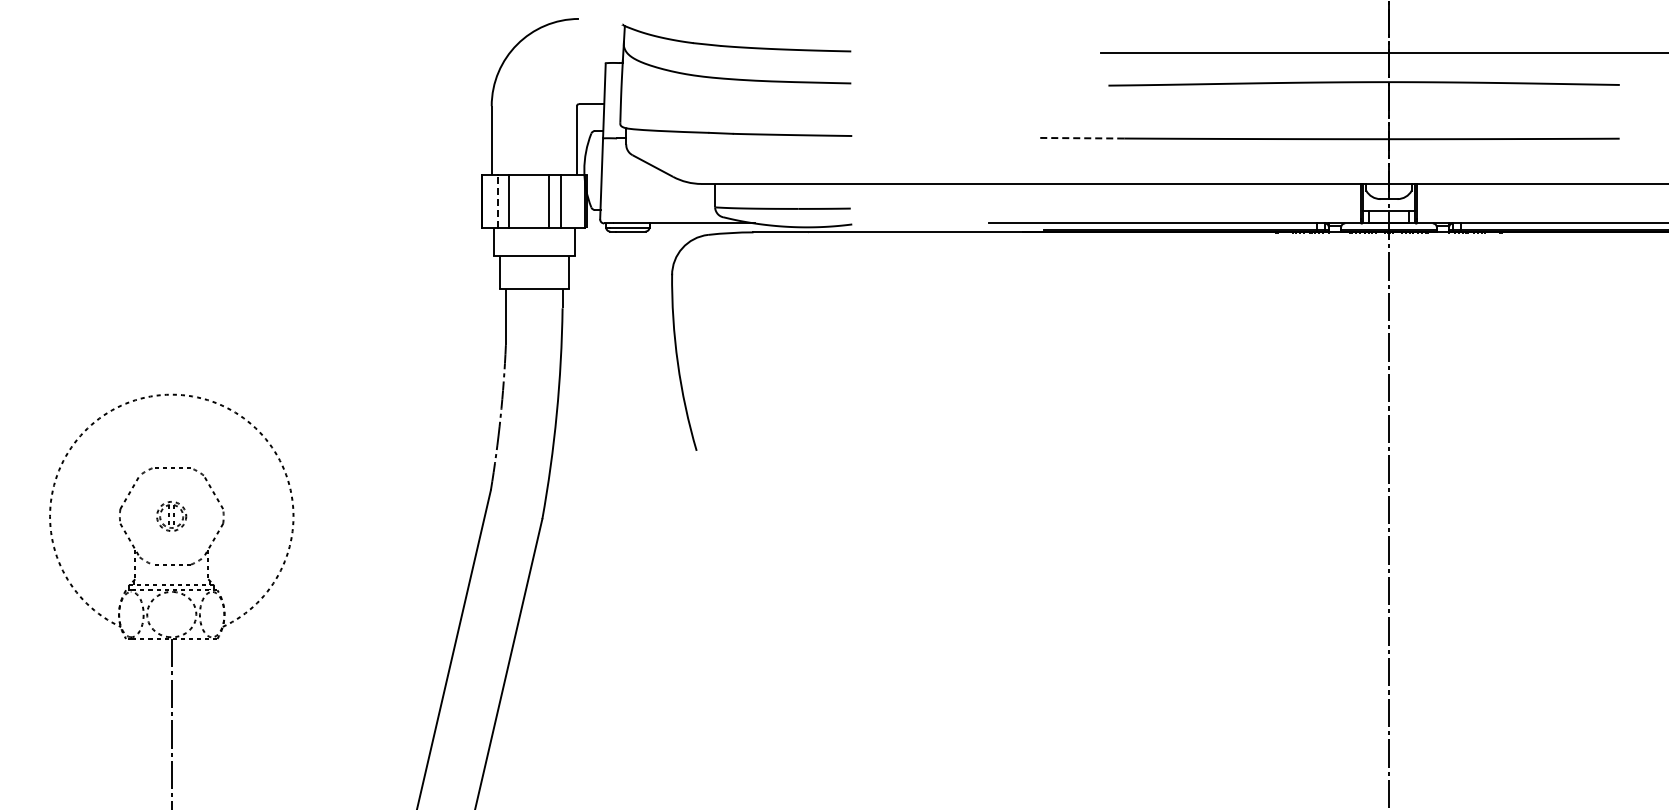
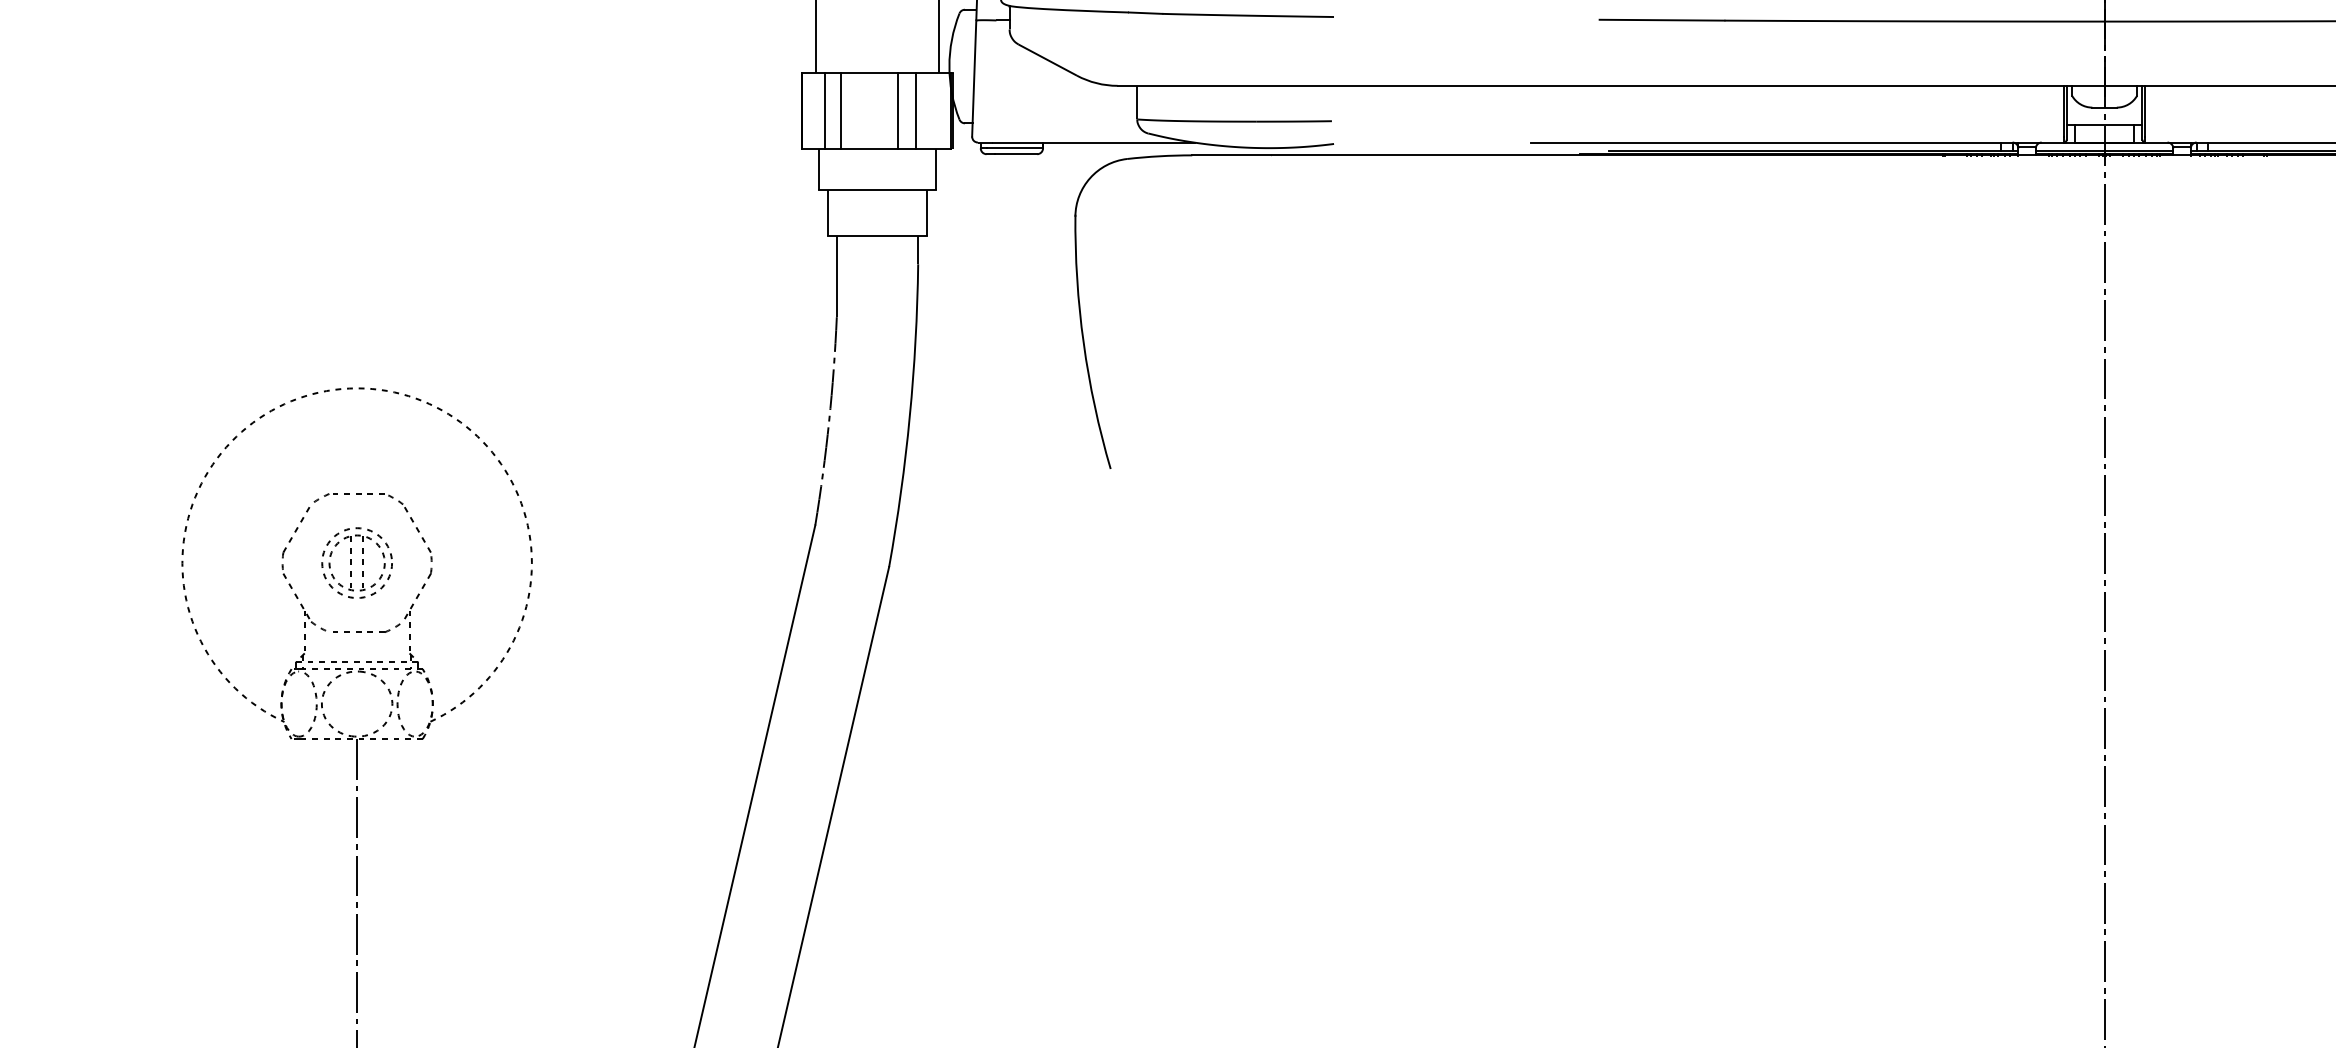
line: (1080, 138) -> (1661, 20), dashed -> solid
line: (497, 201) -> (824, 111), dashed -> solid
part: (171, 516) -> (356, 563), size x1.67

